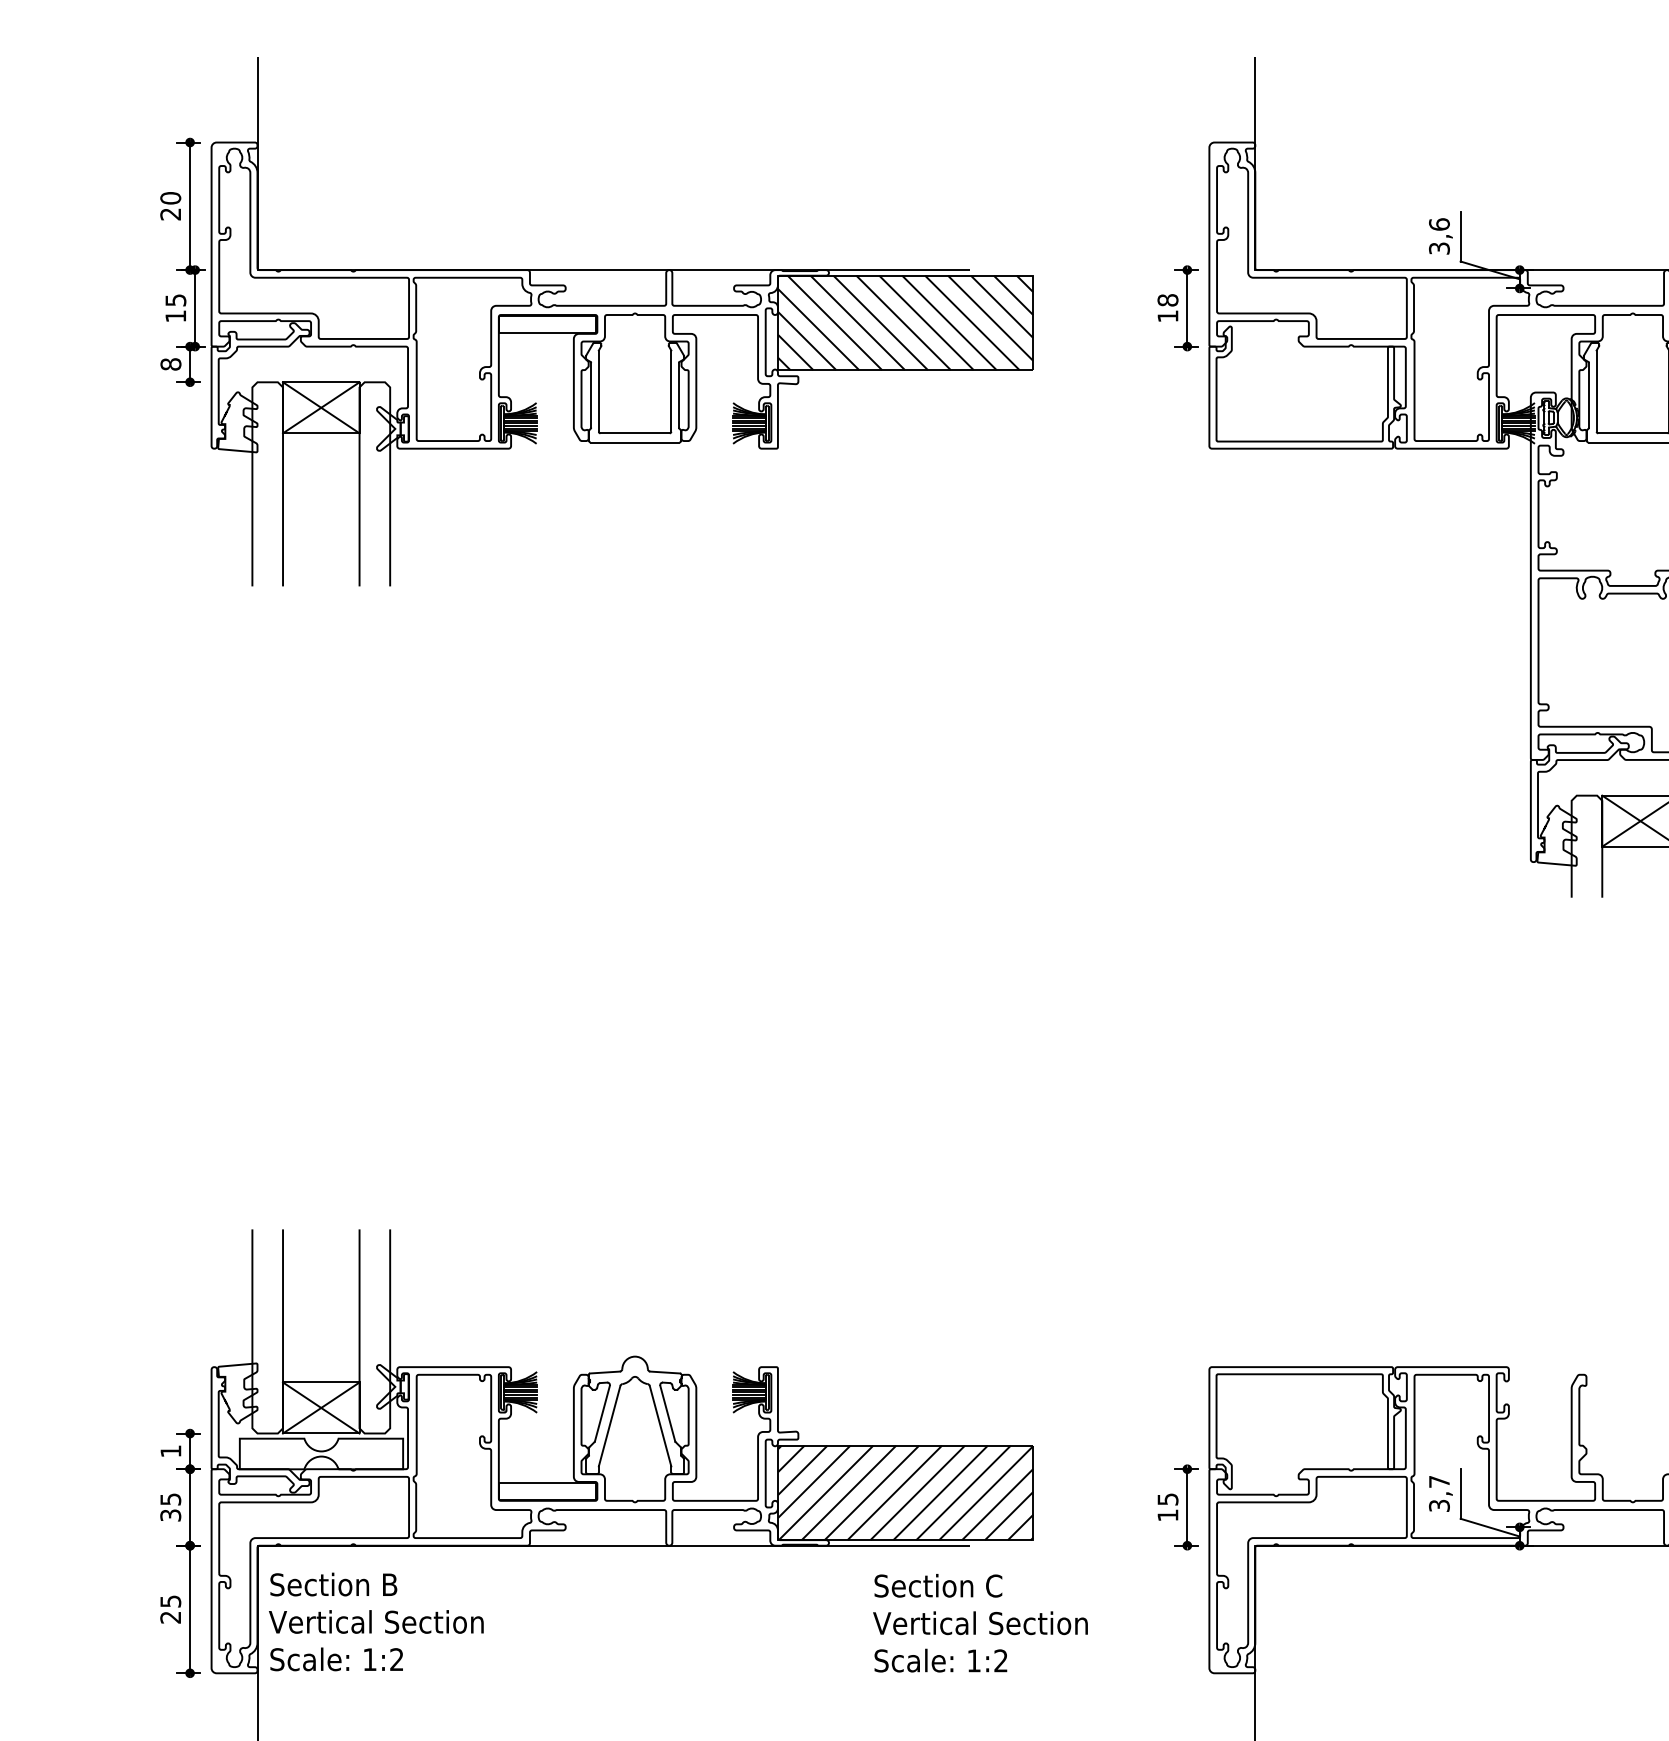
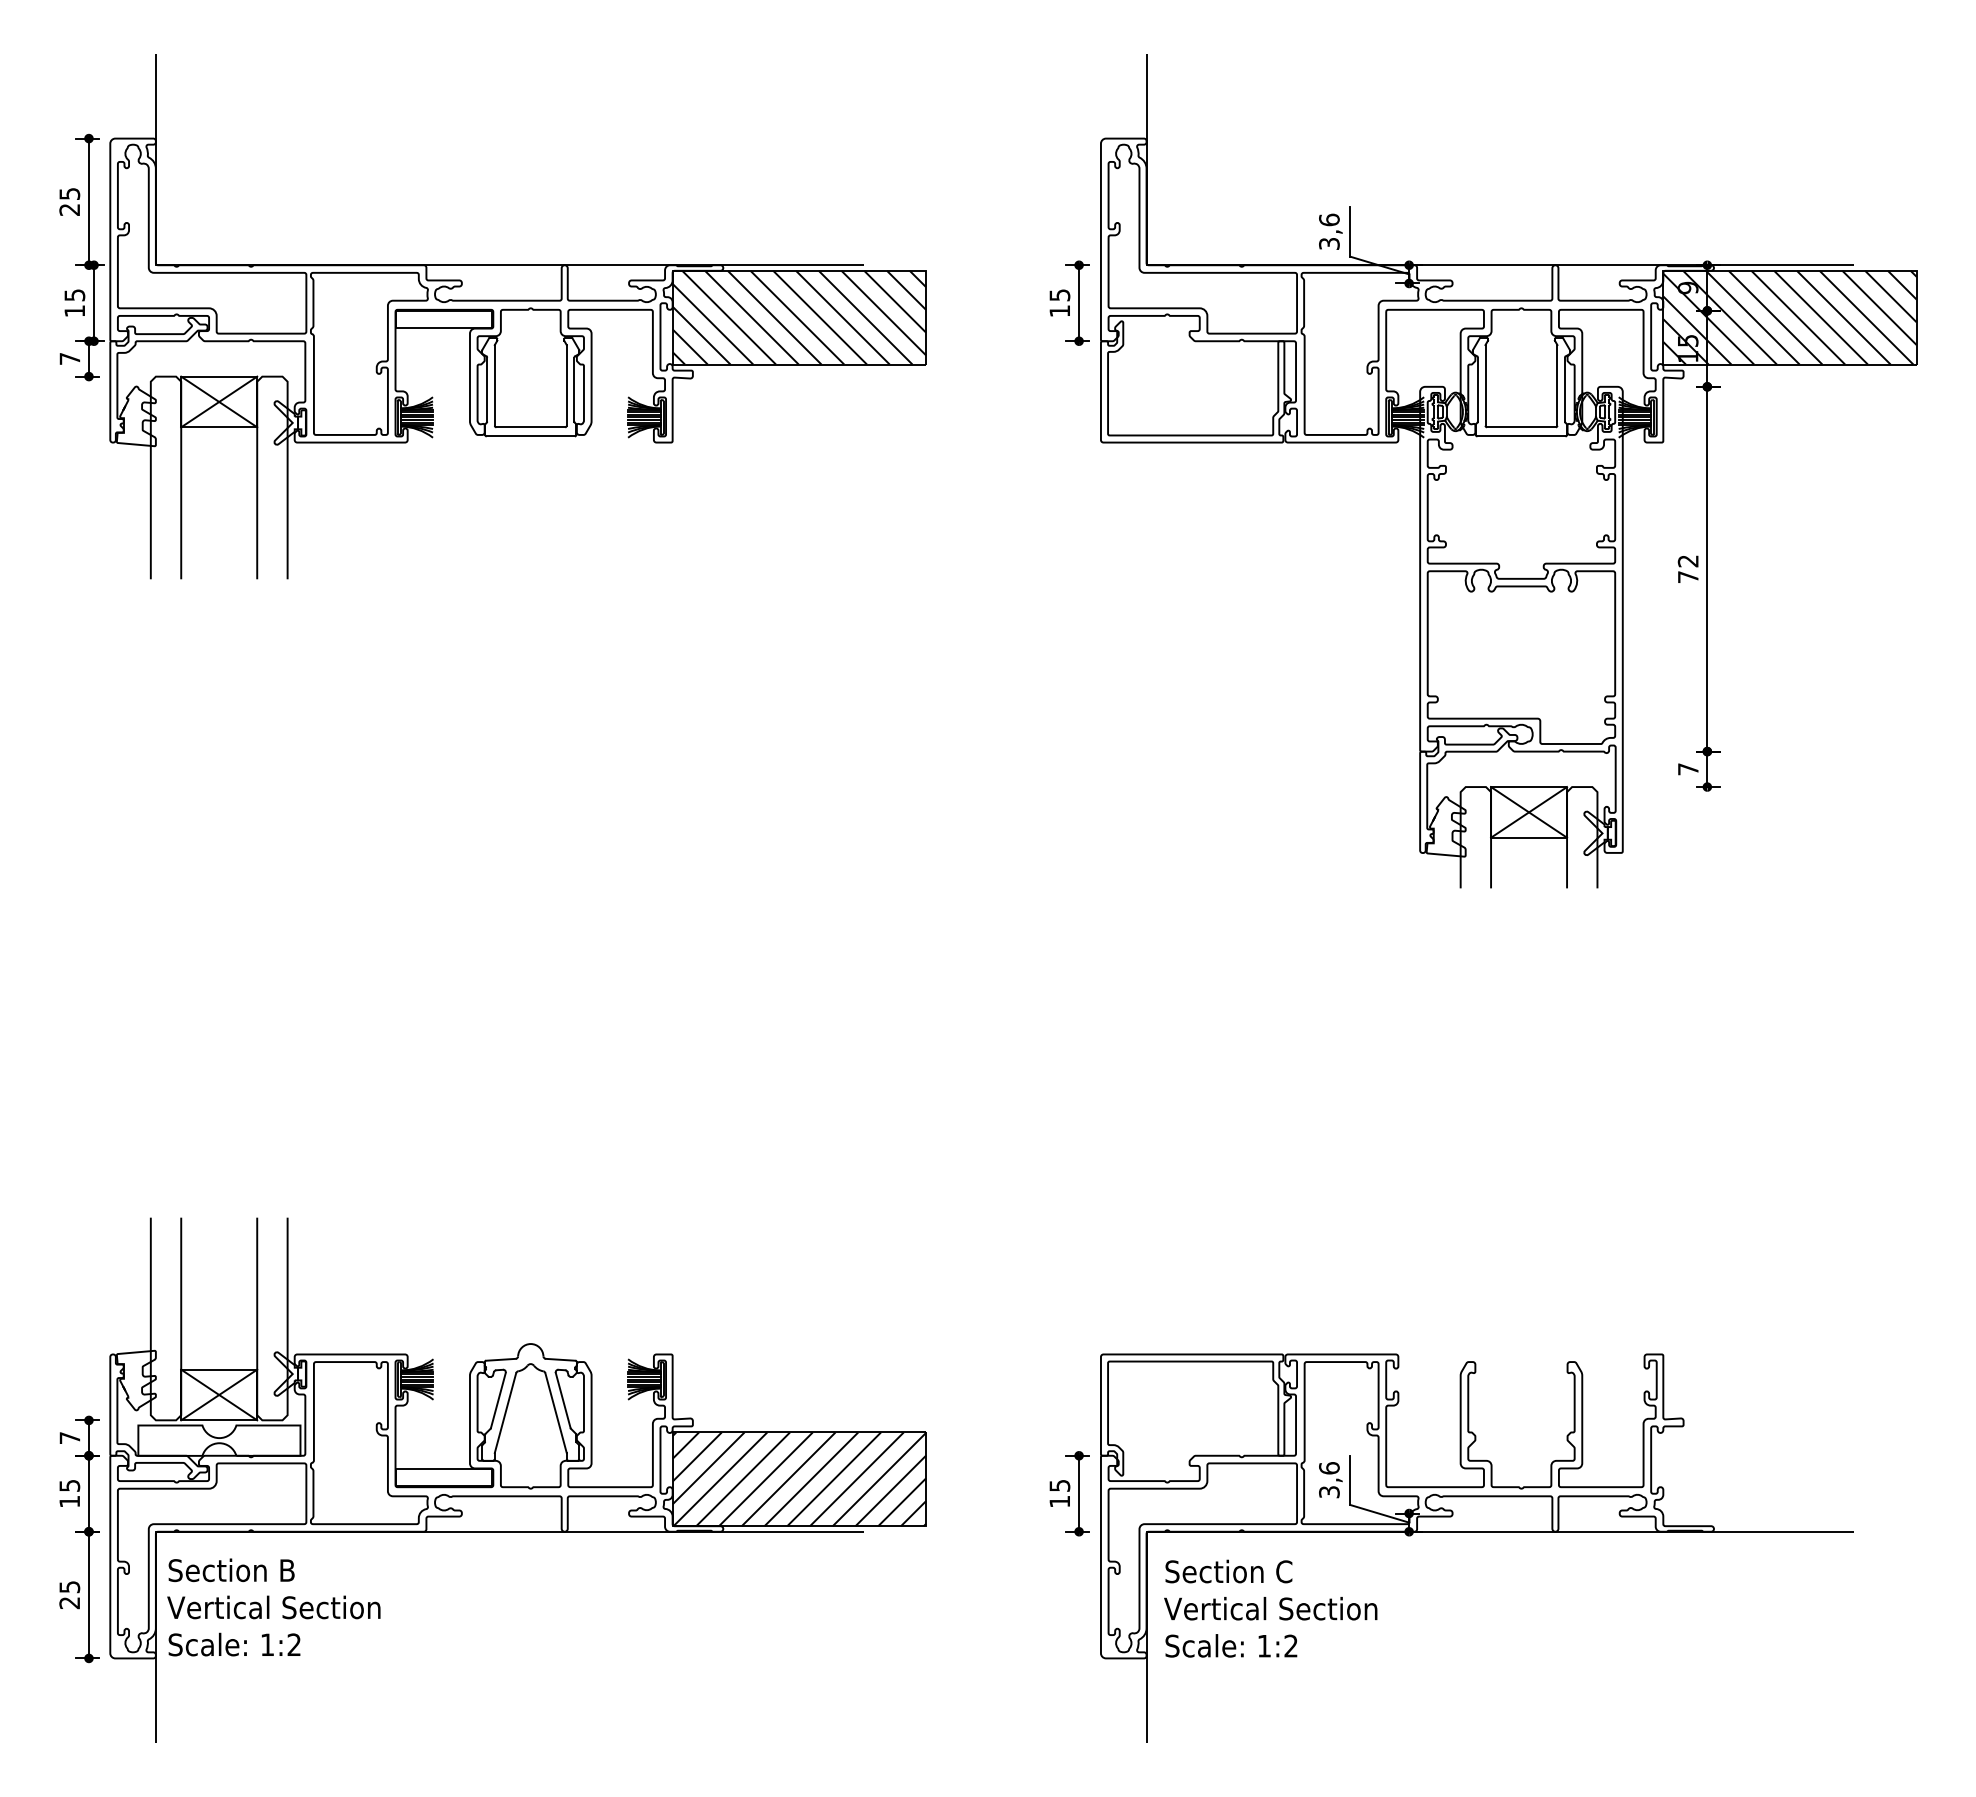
text: (170, 197) -> (69, 193), 20 -> 25
text: (1167, 300) -> (1059, 295), 18 -> 15
text: (170, 364) -> (69, 358), 8 -> 7
text: (170, 1450) -> (69, 1437), 1 -> 7
text: (1439, 1482) -> (1329, 1468), 3,7 -> 3,6
text: (170, 1515) -> (69, 1501), 35 -> 15
text: (980, 1623) -> (1270, 1608), moved

